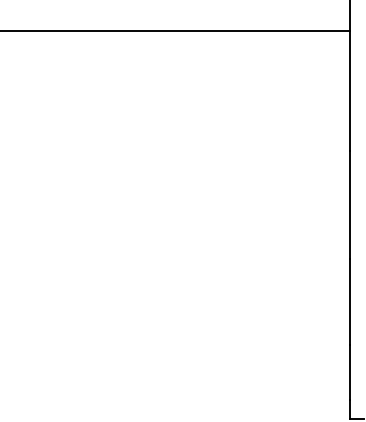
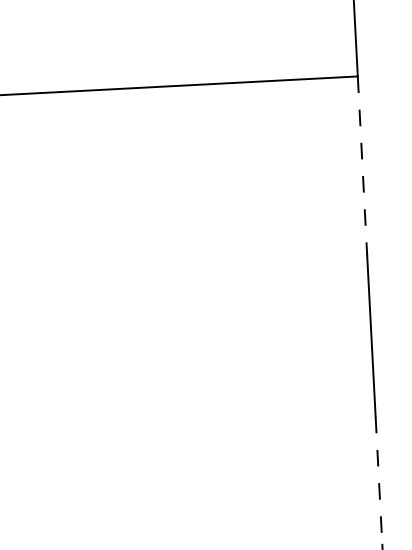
line: (349, 90) -> (362, 165), solid -> dashed
line: (349, 302) -> (378, 481), solid -> dashed

